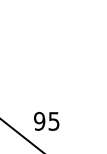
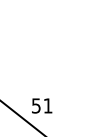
text: (45, 120) -> (41, 105), 95 -> 51

